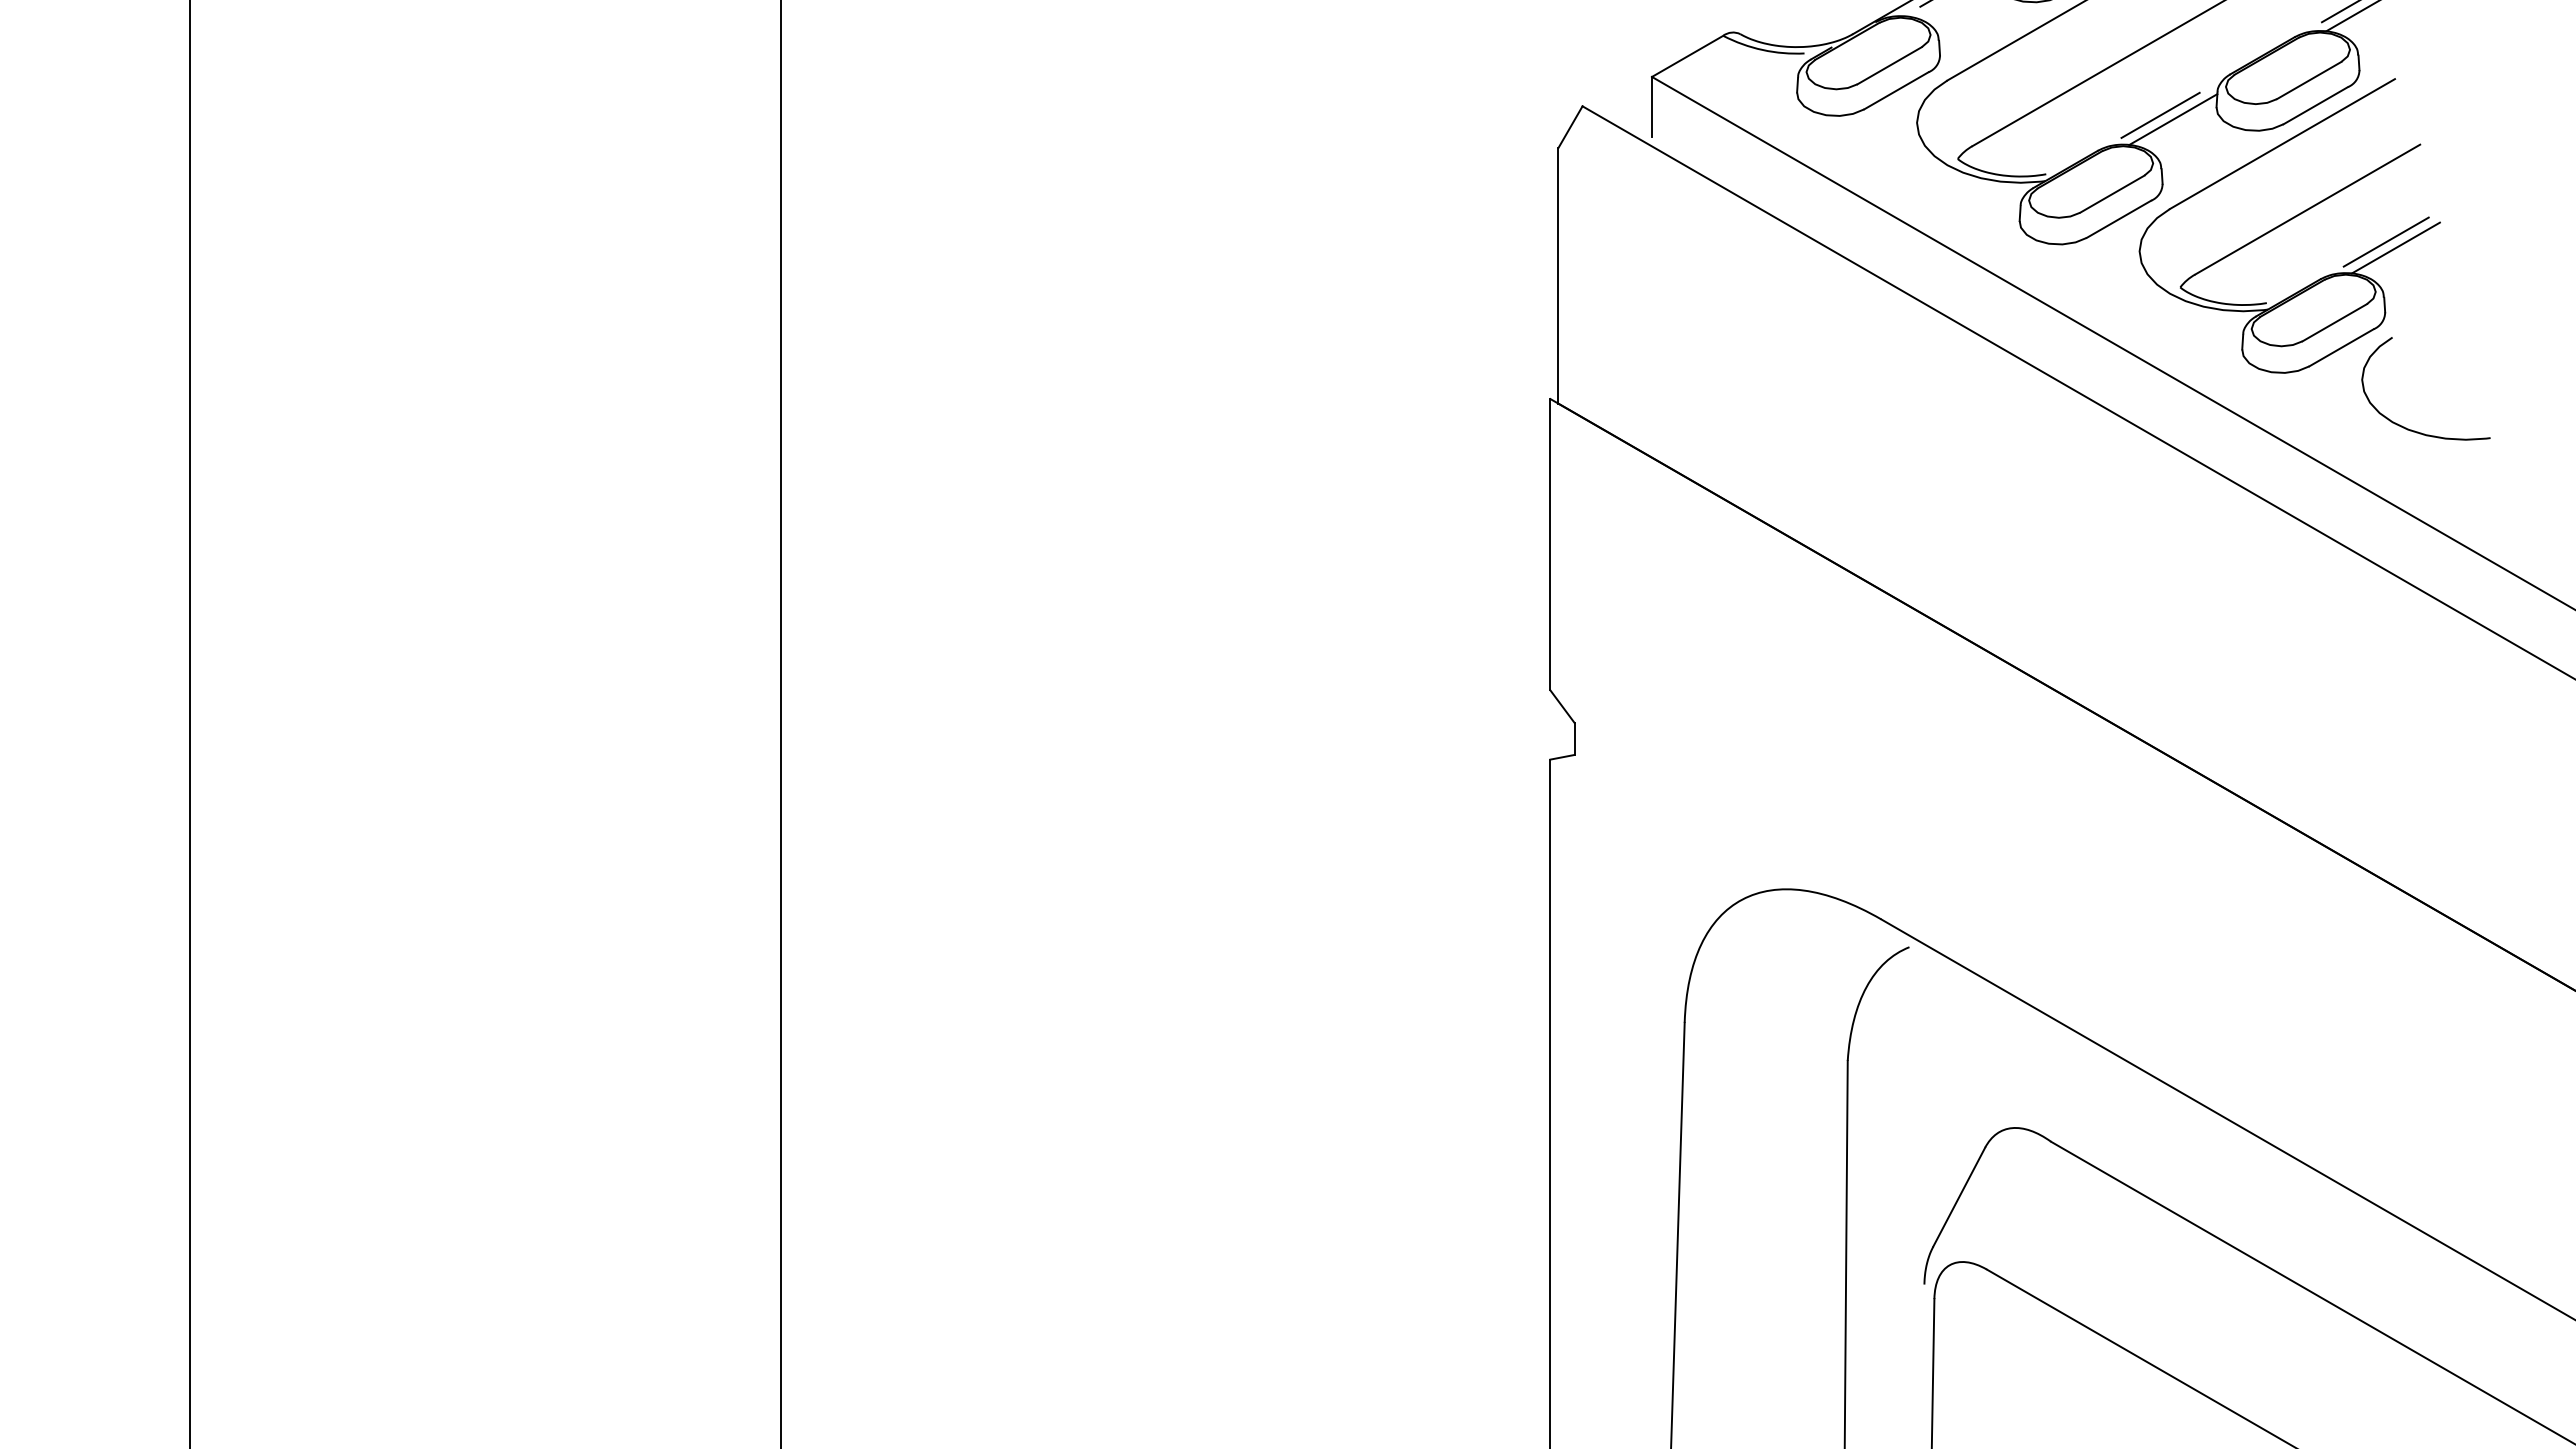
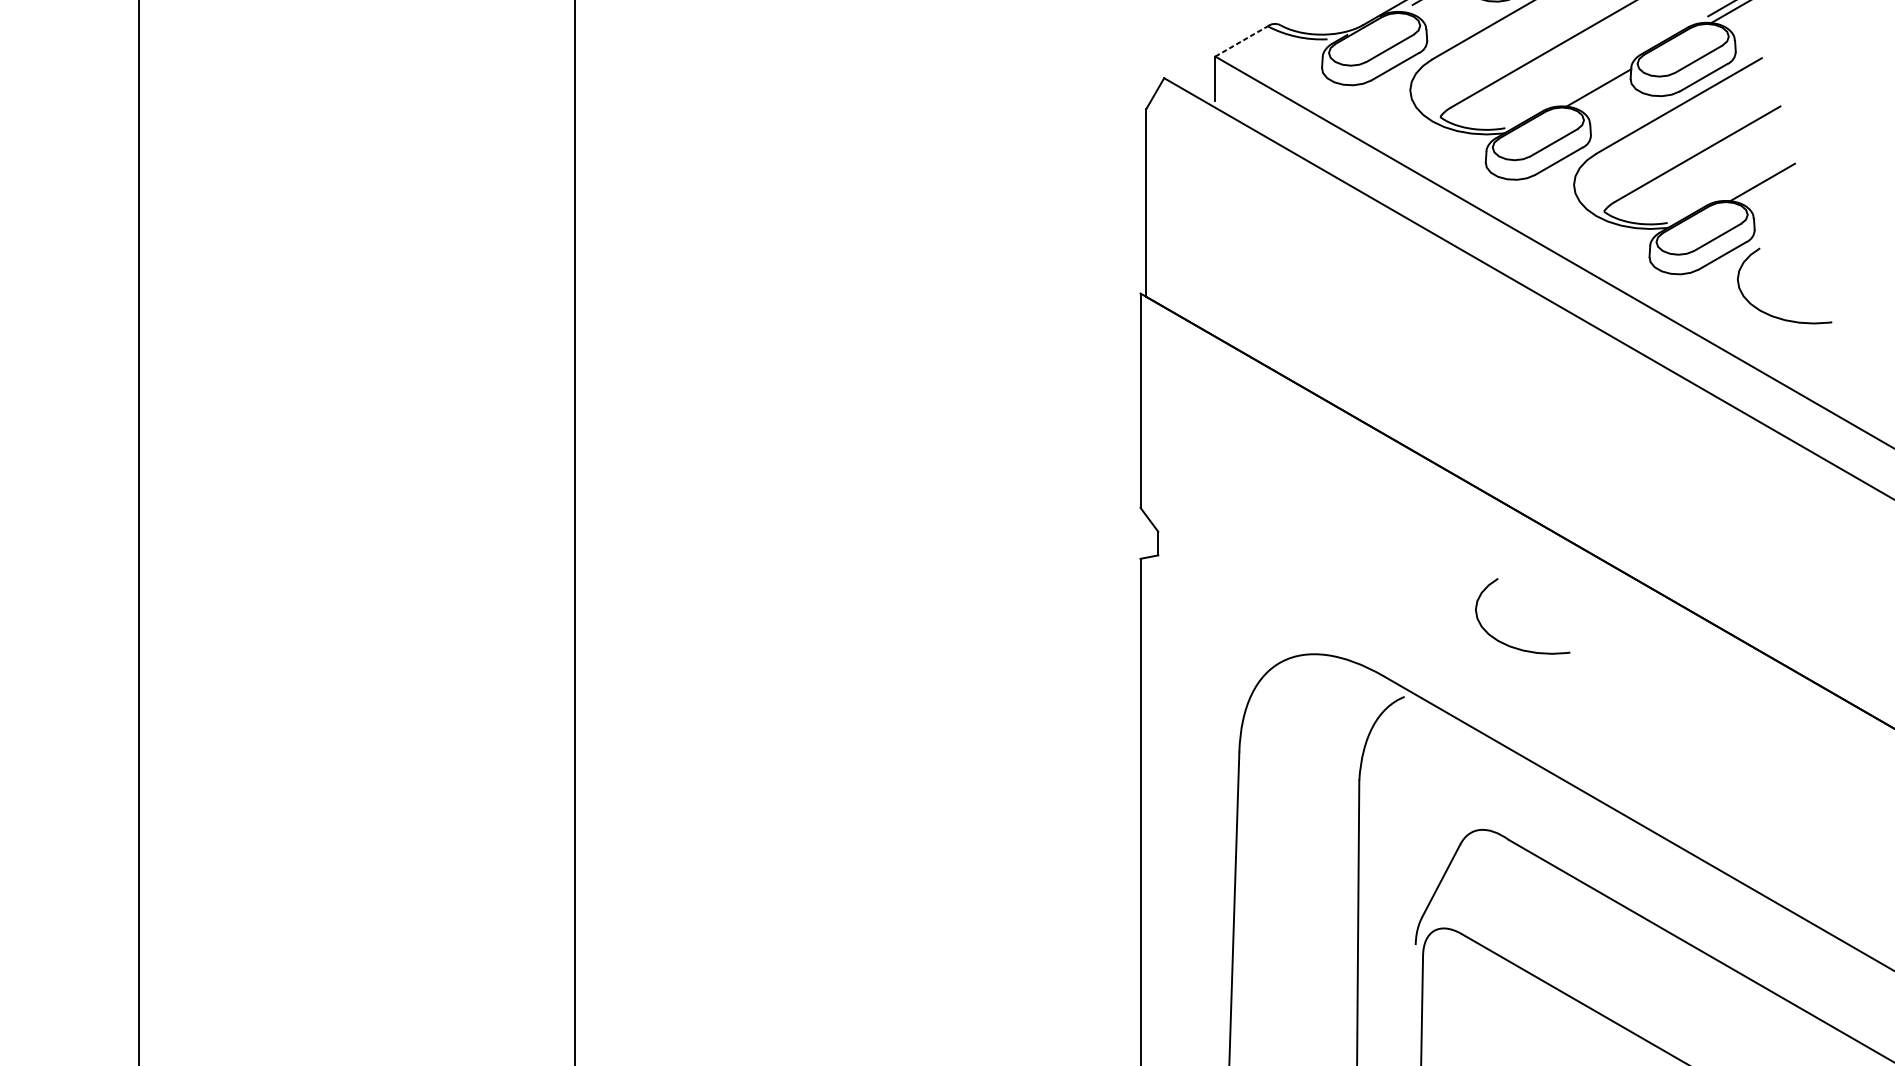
line: (1688, 56) -> (1242, 41), solid -> dashed
line: (2160, 114) -> (1589, 84), removed
line: (2385, 241) -> (1754, 177), removed
curve: (2055, 878) -> (1512, 646), added

